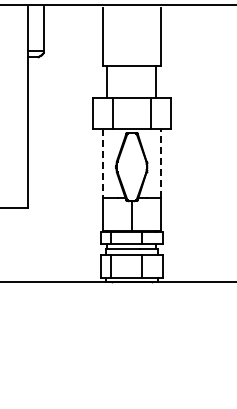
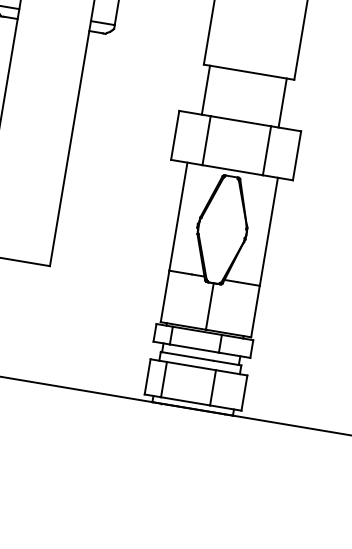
line: (103, 163) -> (178, 216), dashed -> solid
line: (160, 163) -> (268, 231), dashed -> solid

